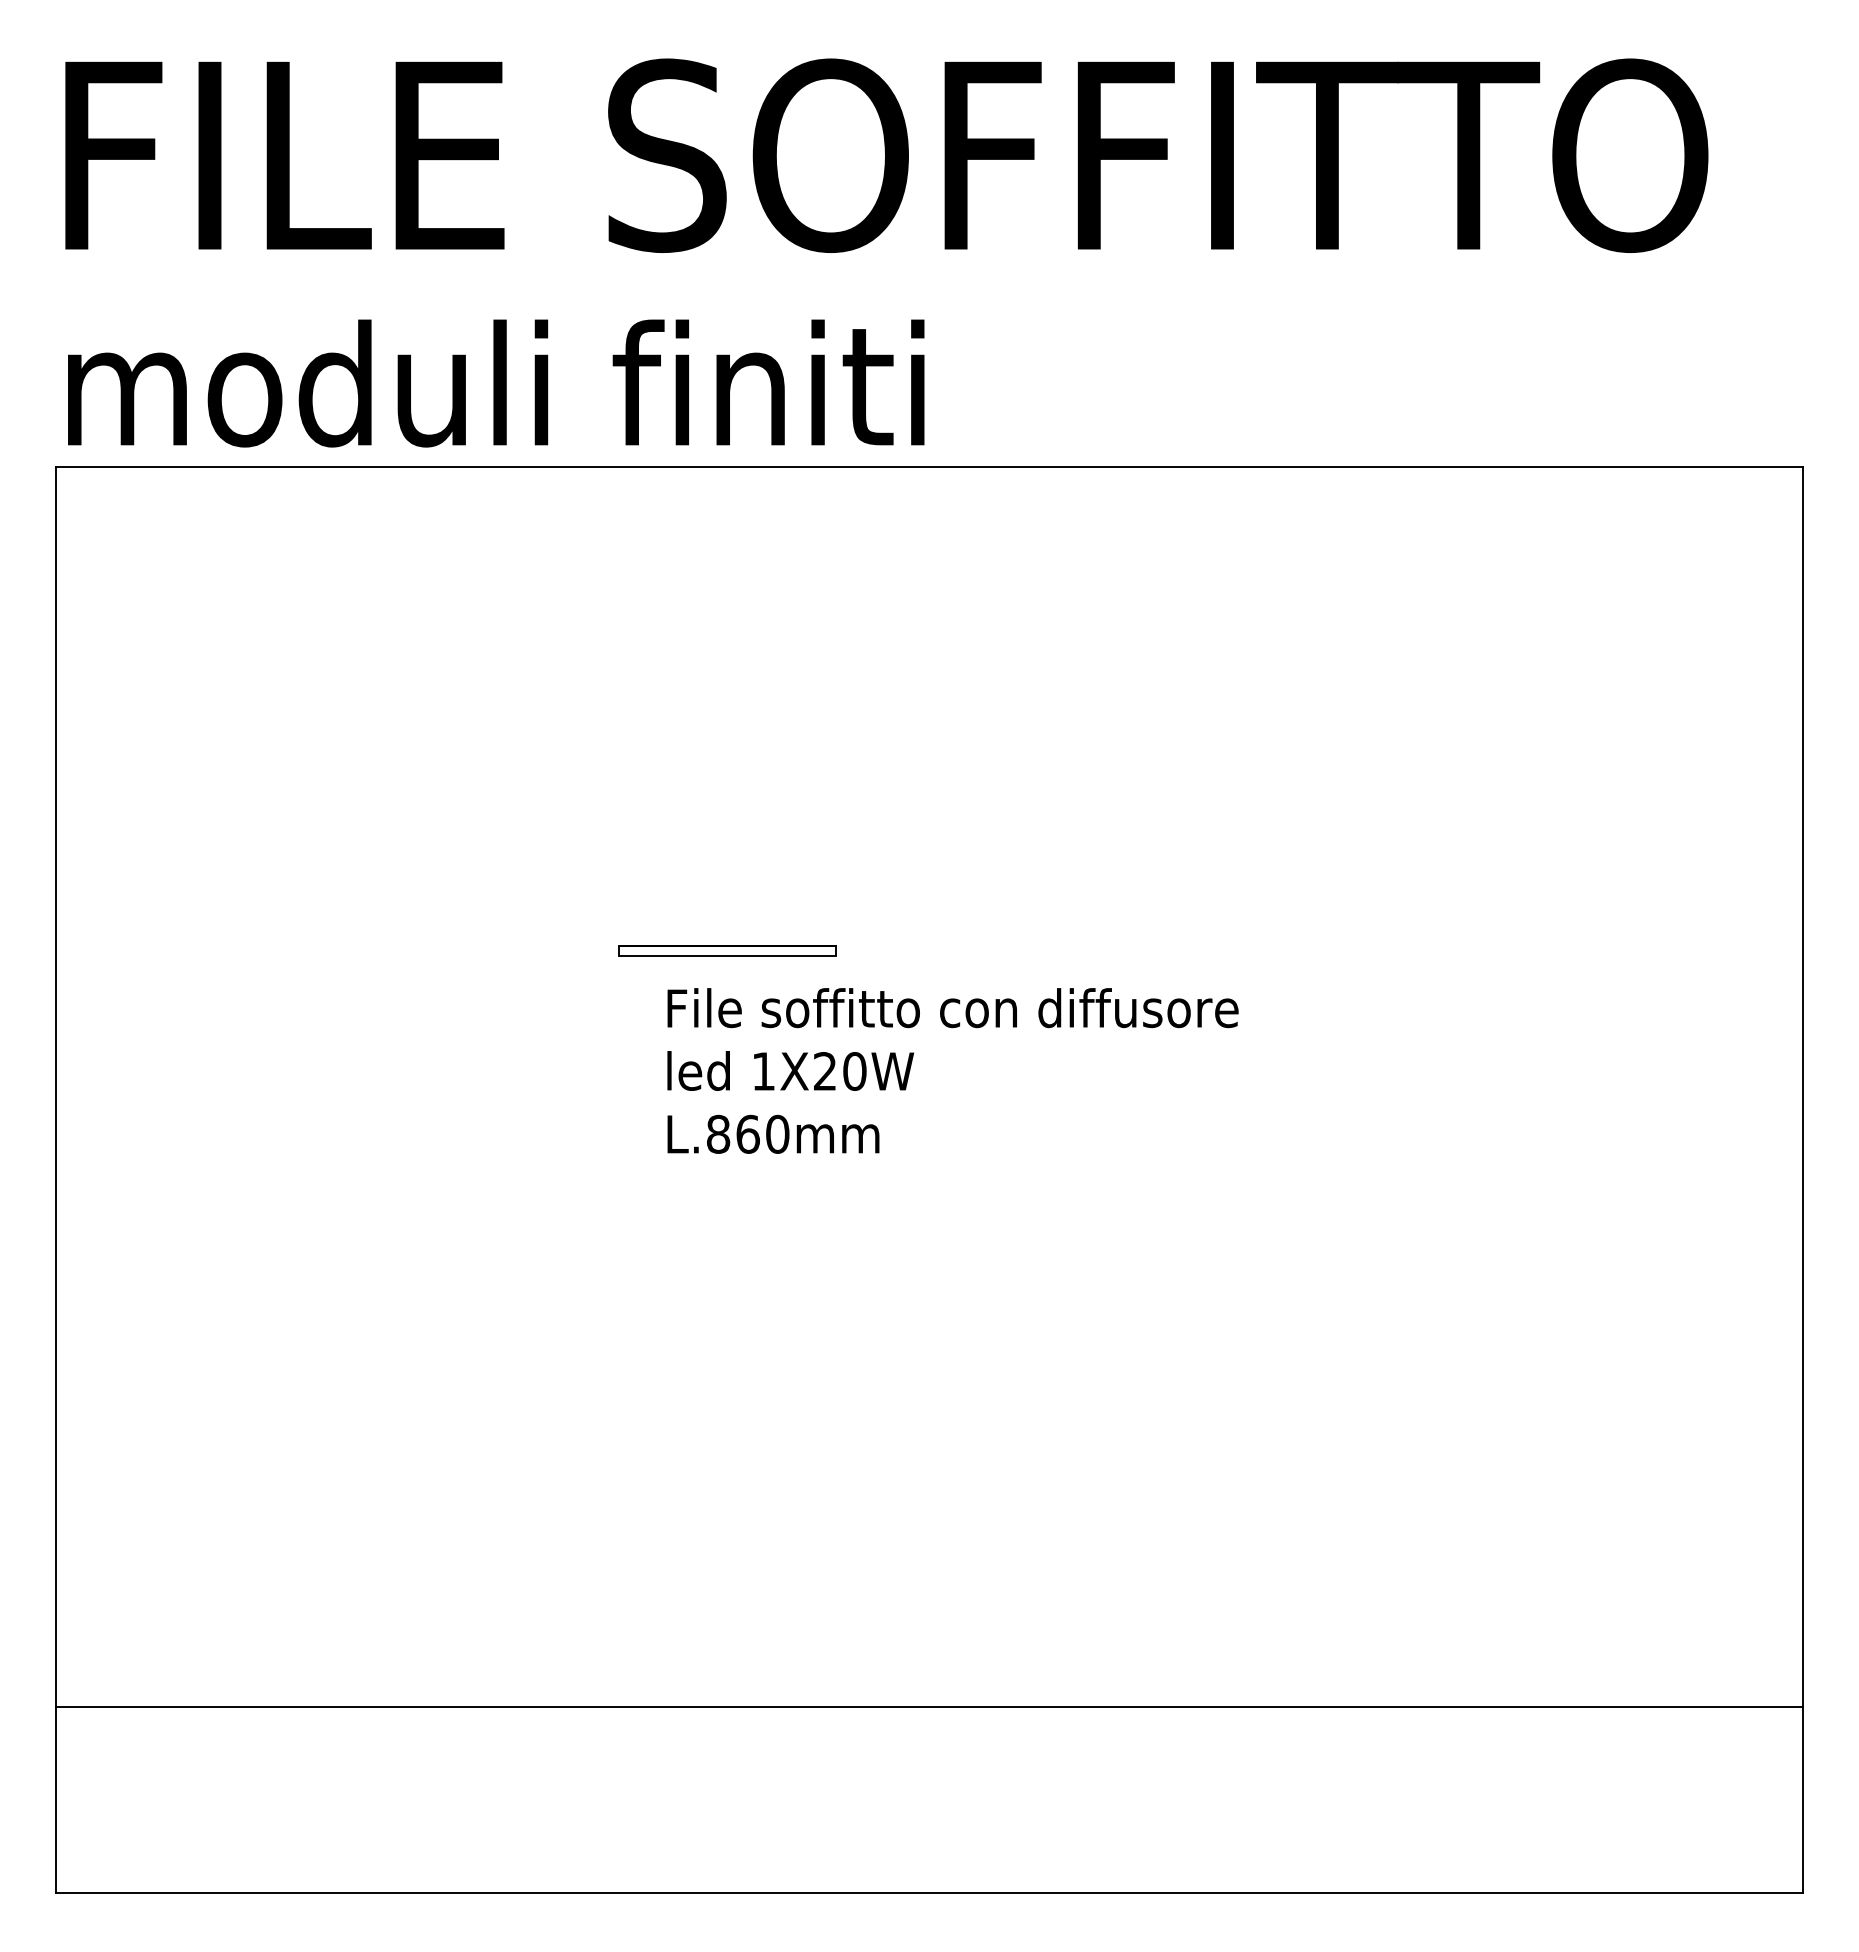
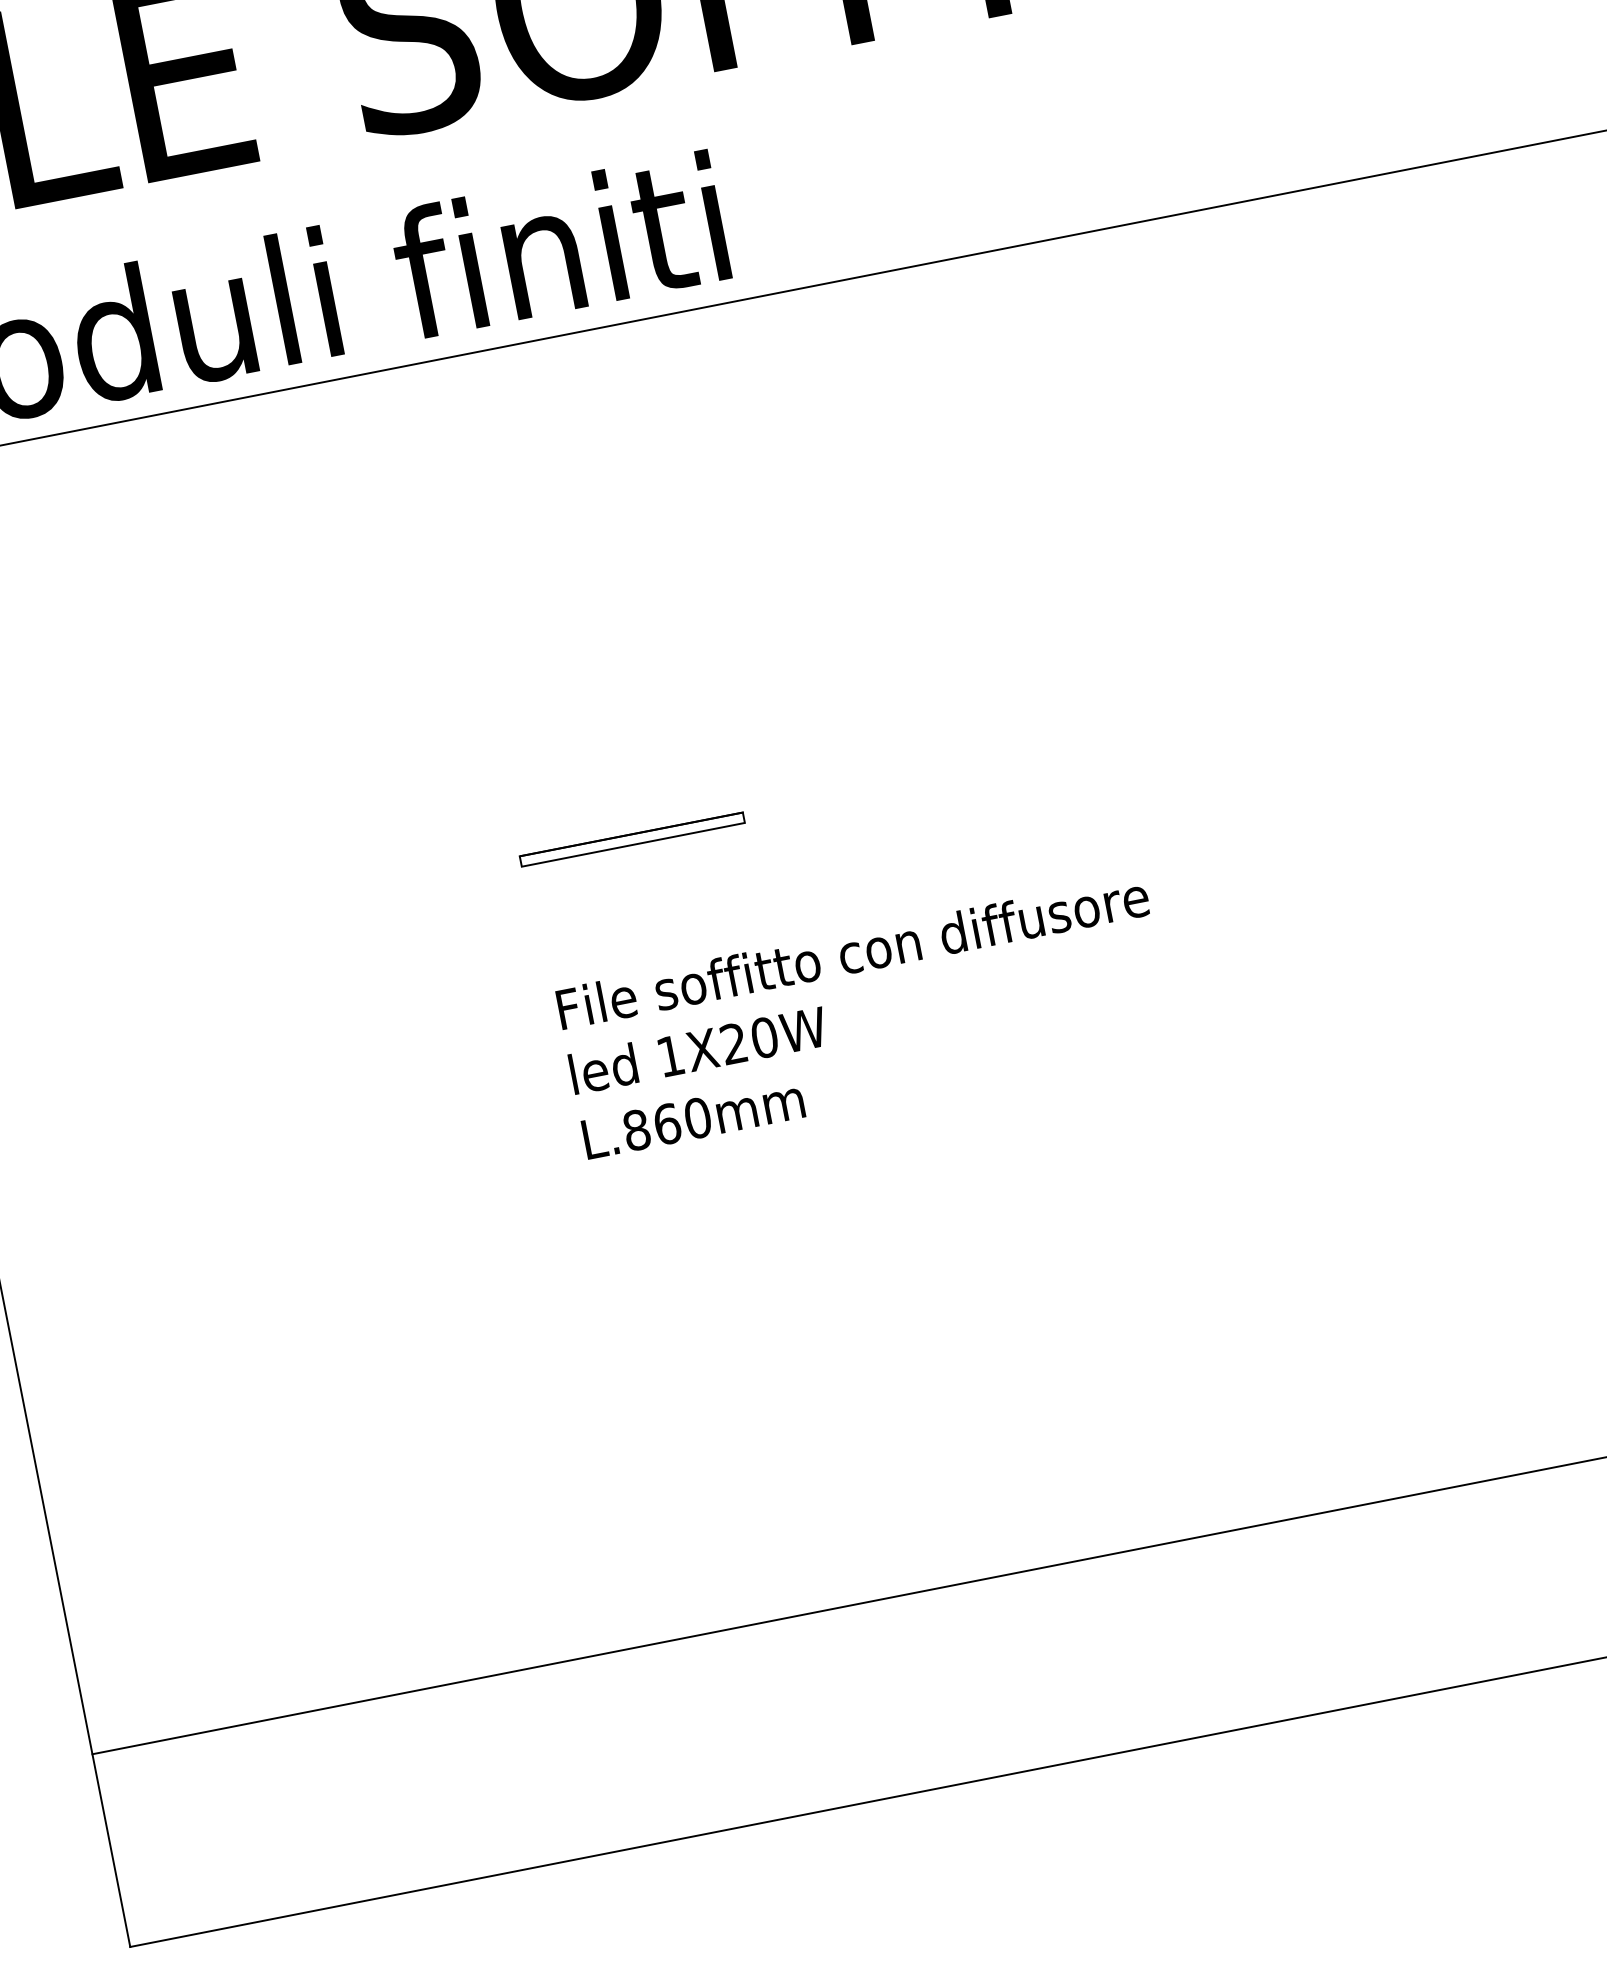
text: (952, 1070) -> (865, 1017), moved

